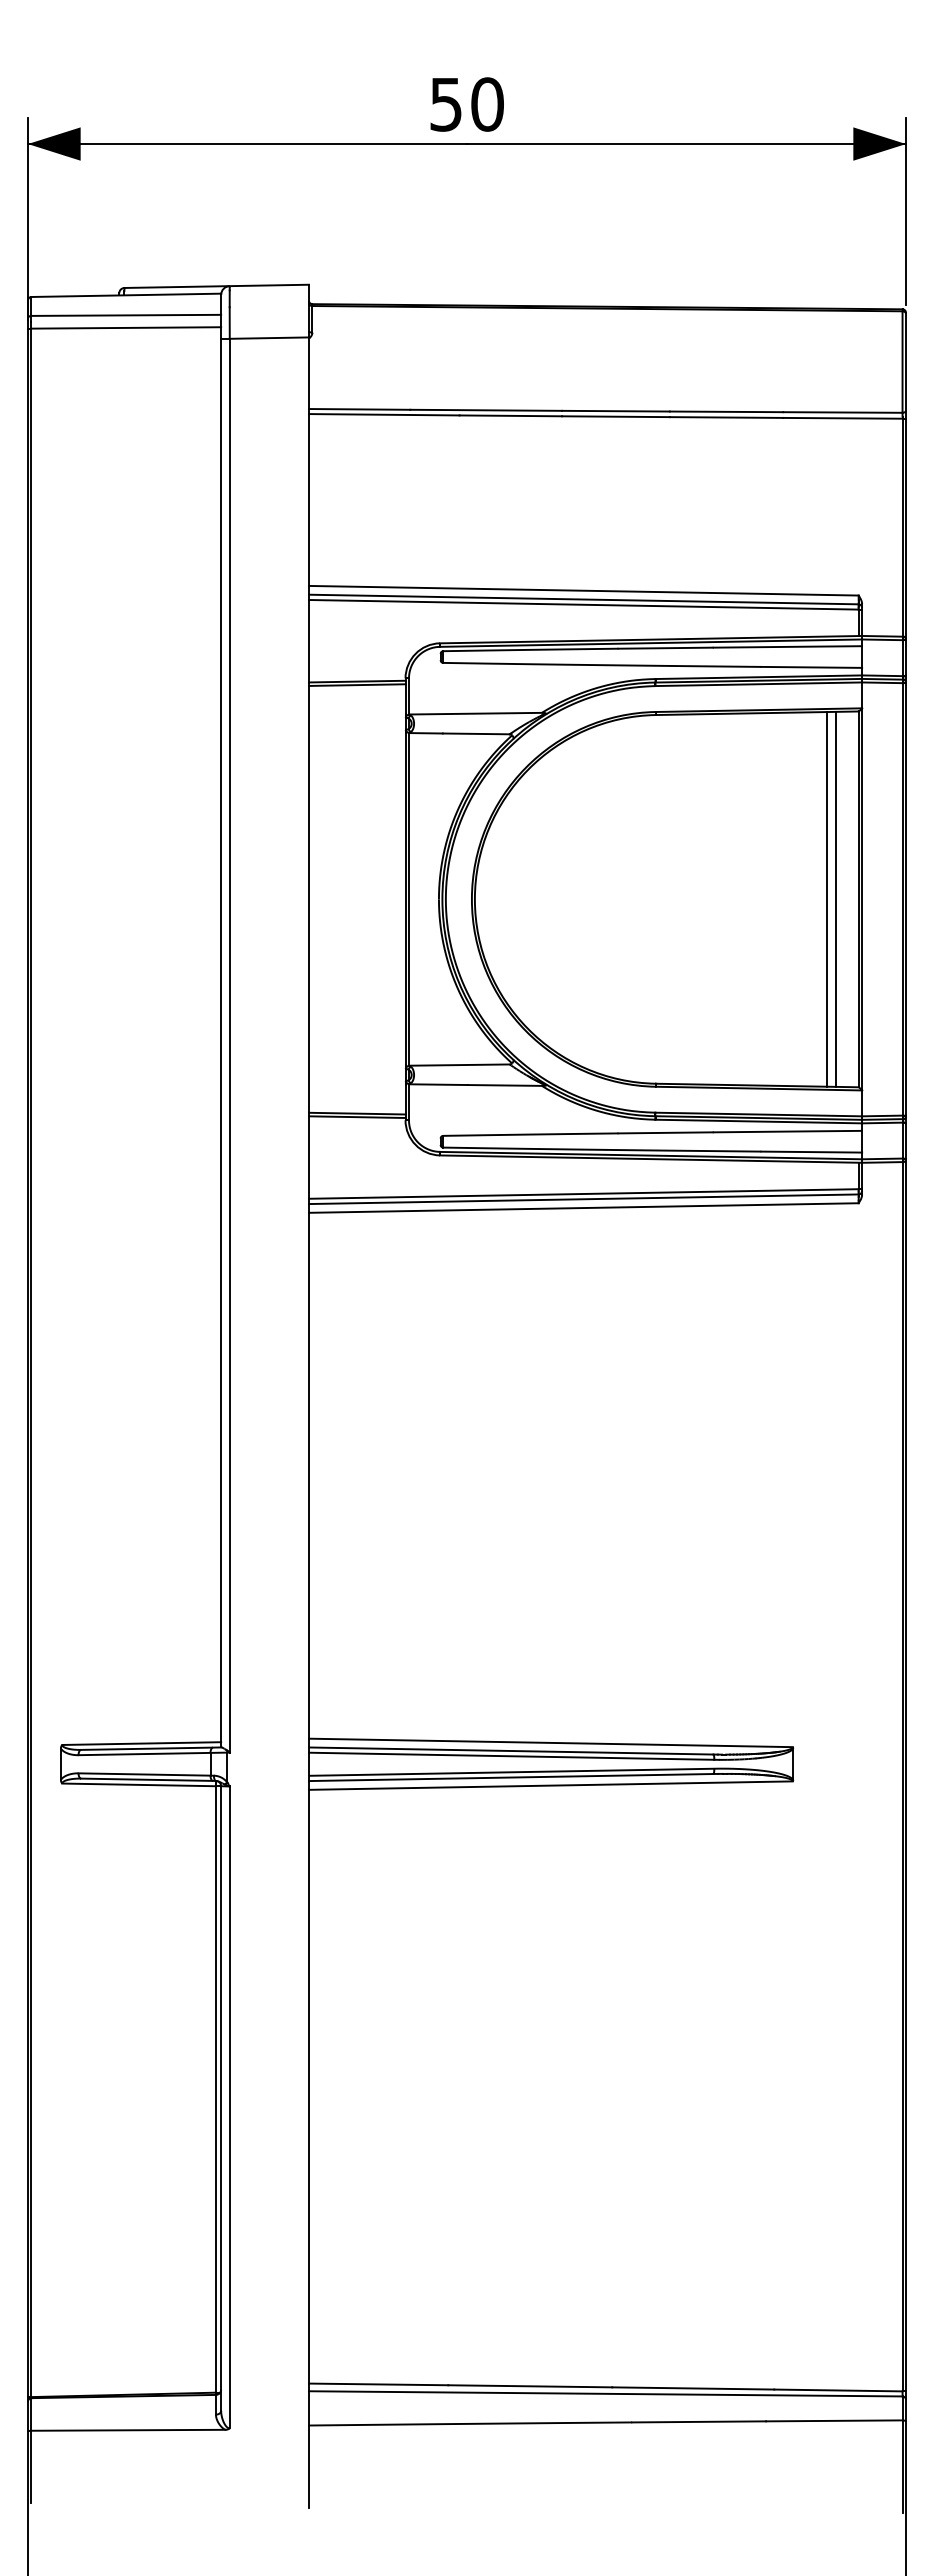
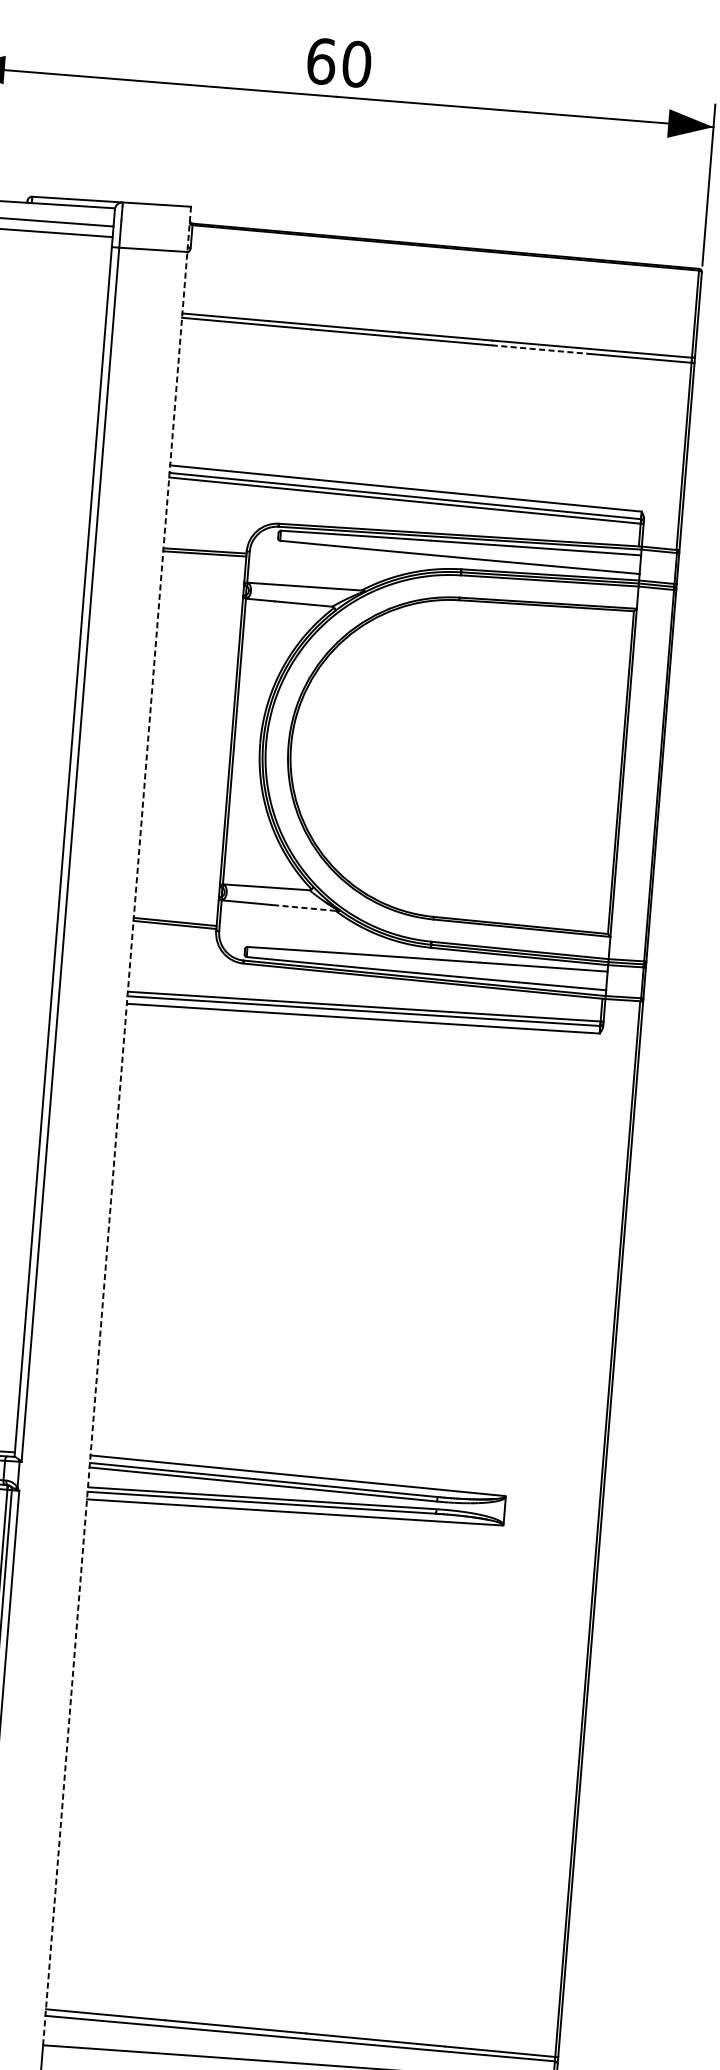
text: (446, 104) -> (321, 61), 50 -> 60
line: (726, 417) -> (540, 349), solid -> dashed
line: (835, 898) -> (600, 770), removed
line: (827, 899) -> (593, 770), removed
line: (504, 1085) -> (303, 907), solid -> dashed
line: (308, 1354) -> (116, 1125), solid -> dashed

